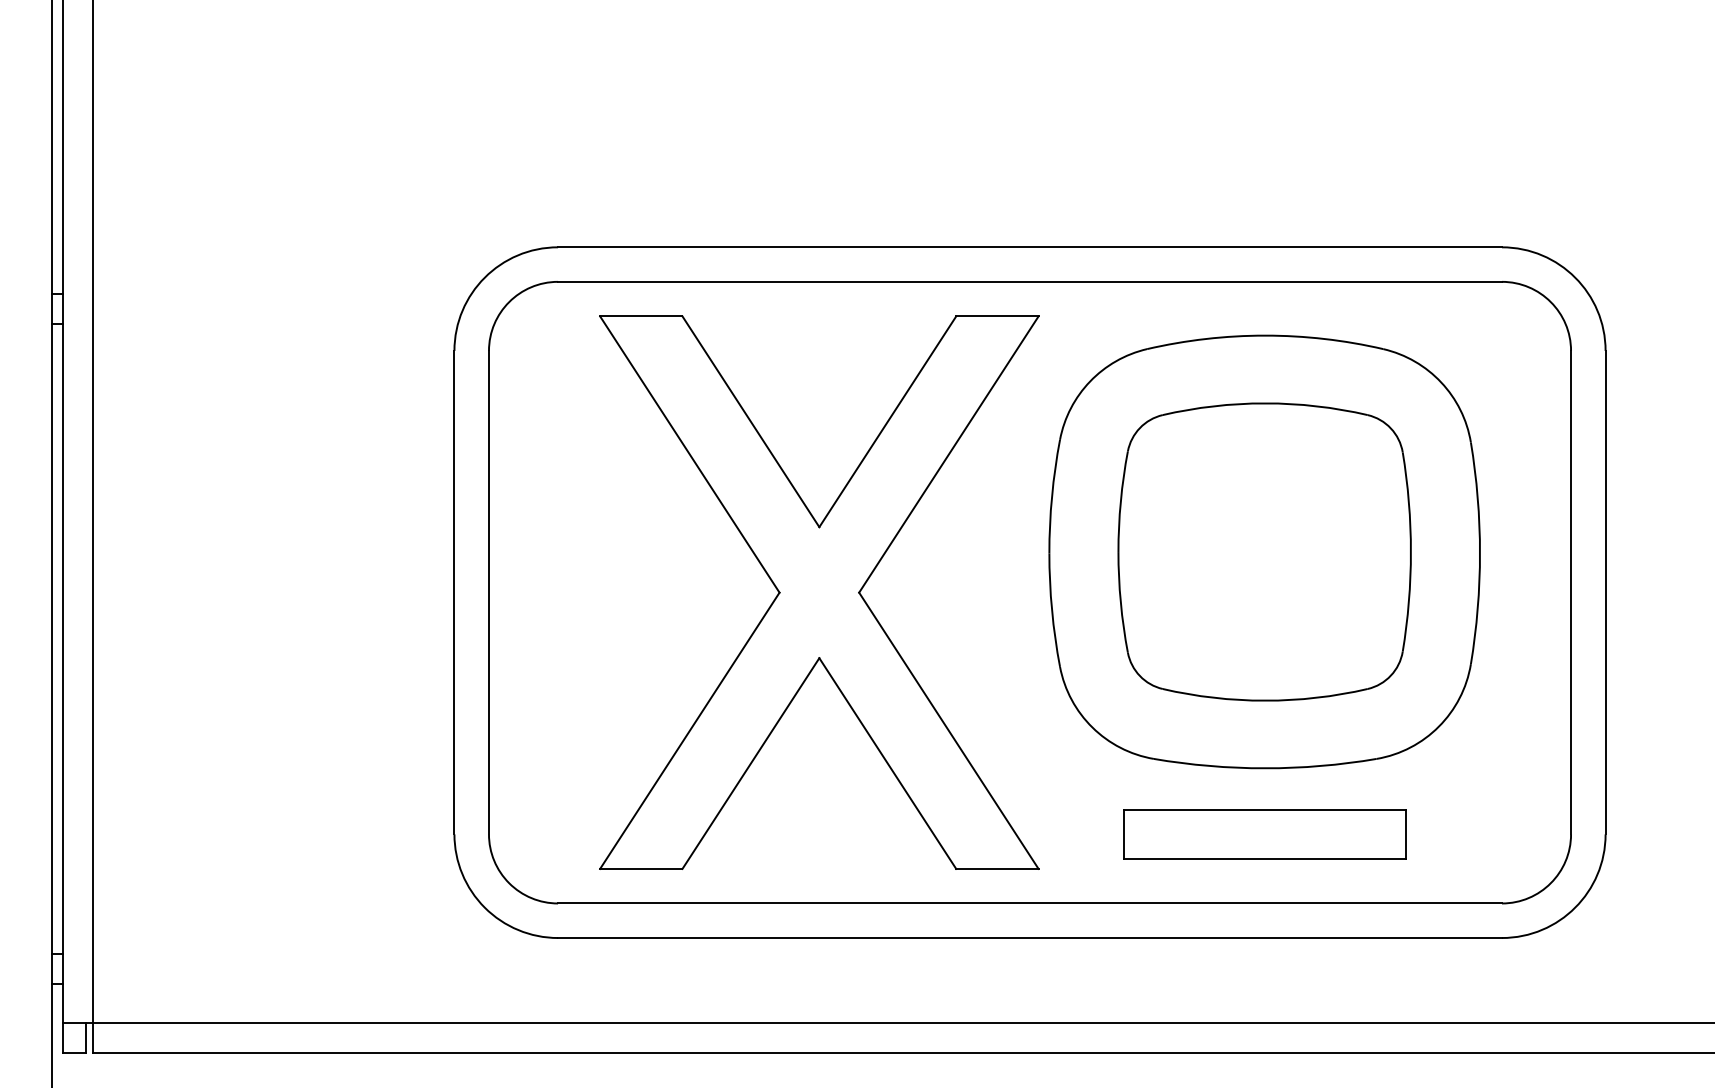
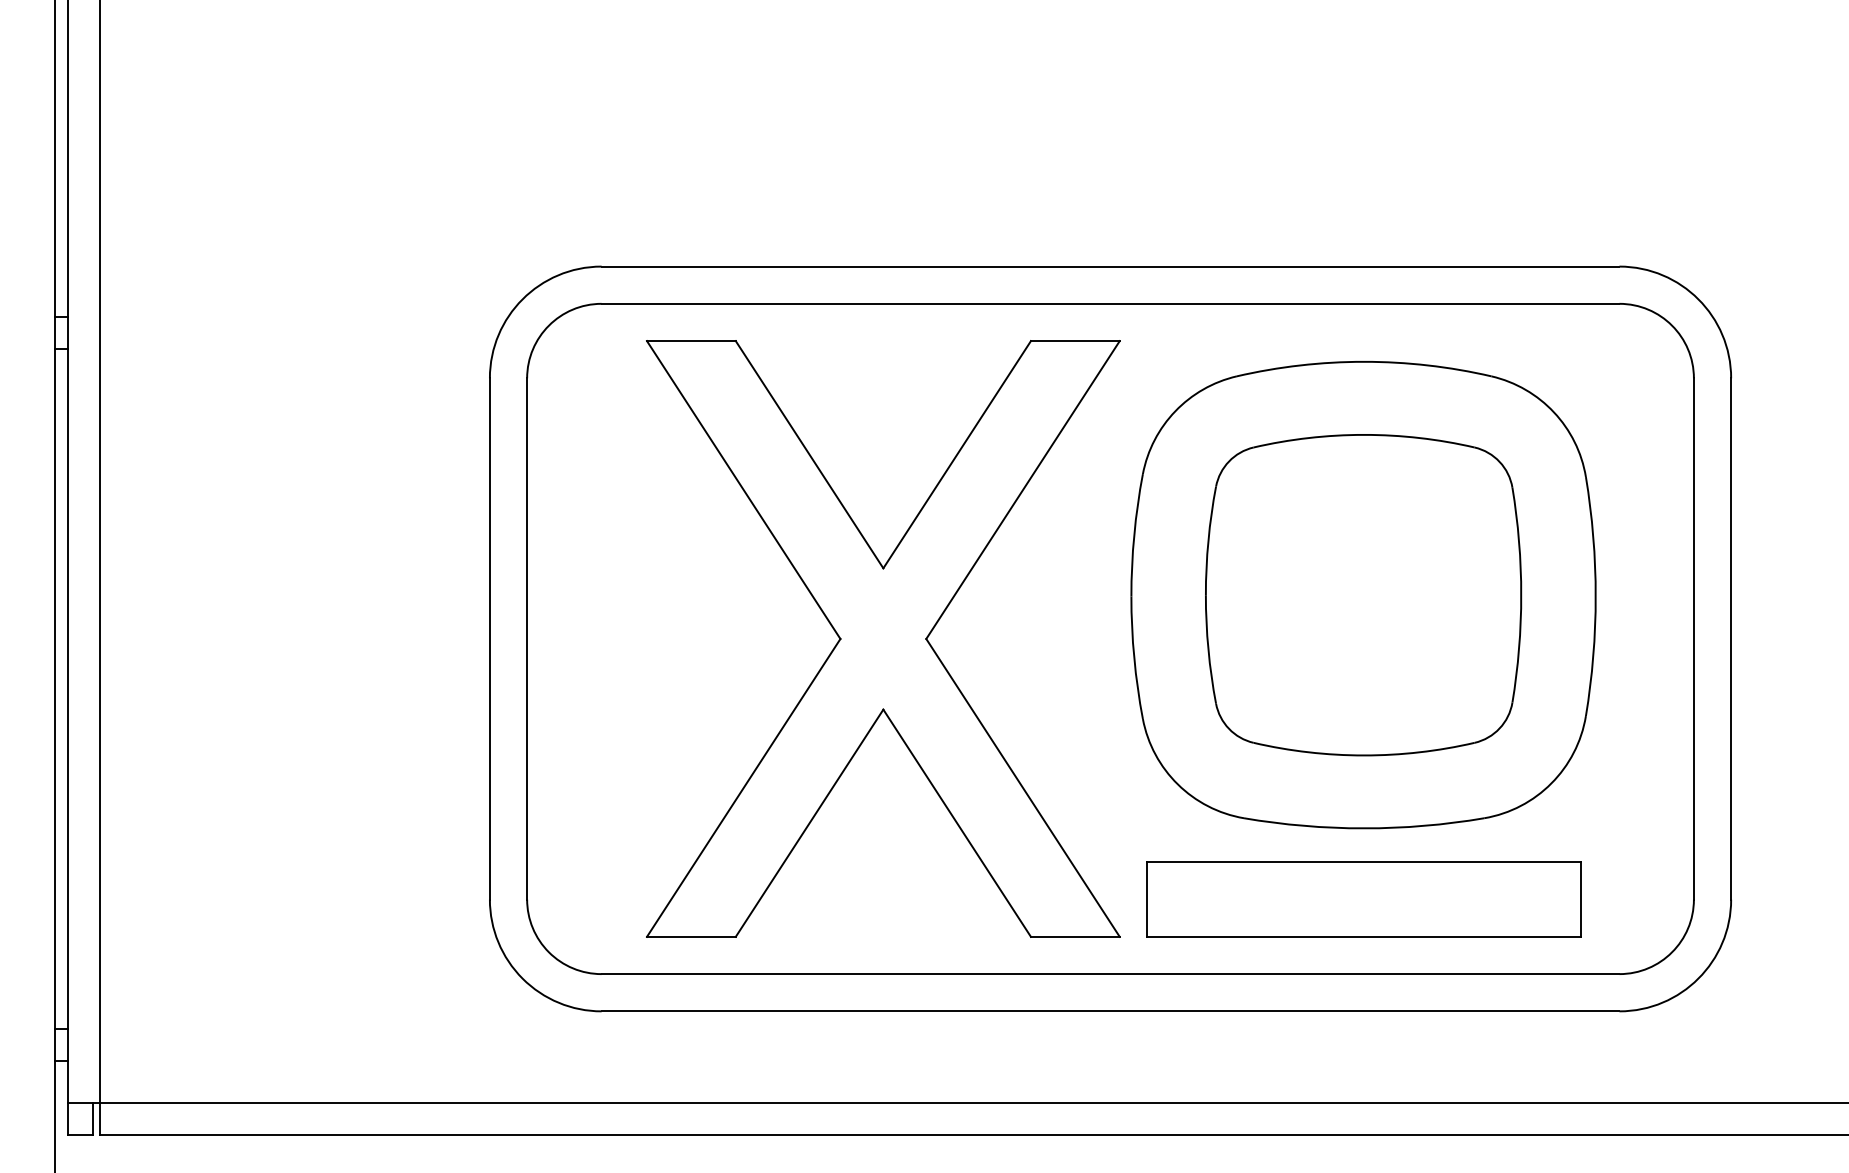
part: (1264, 834) -> (1363, 899), size x1.43

